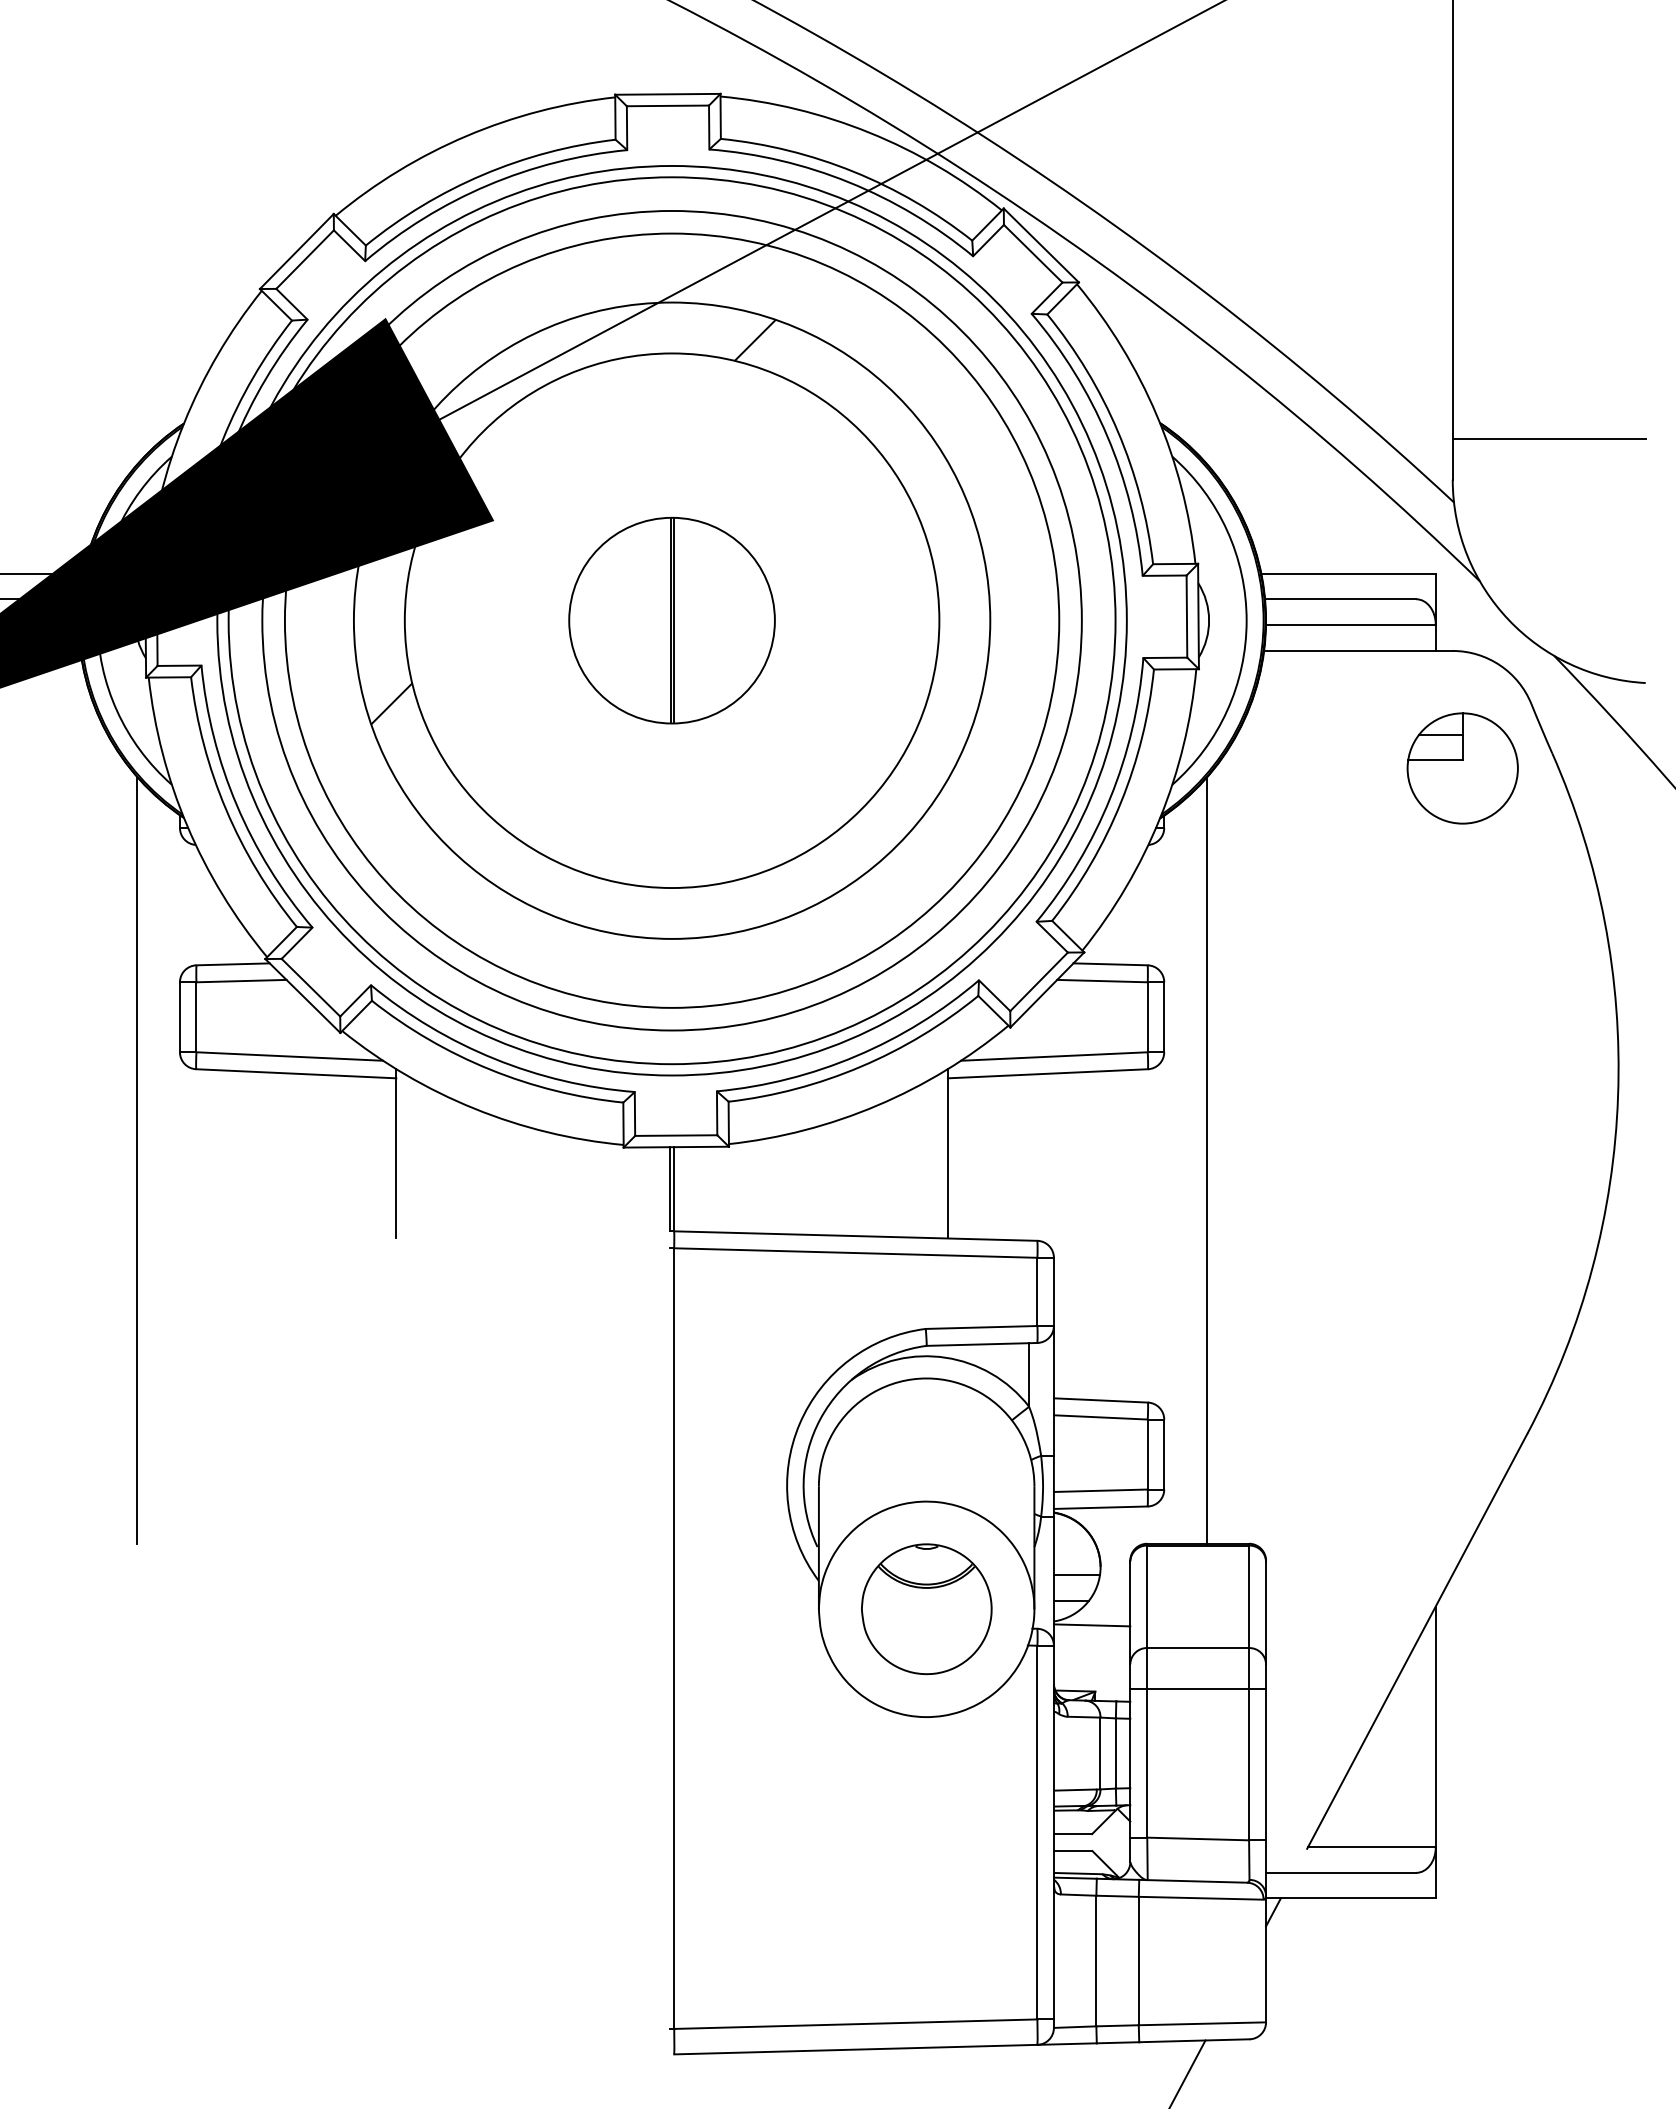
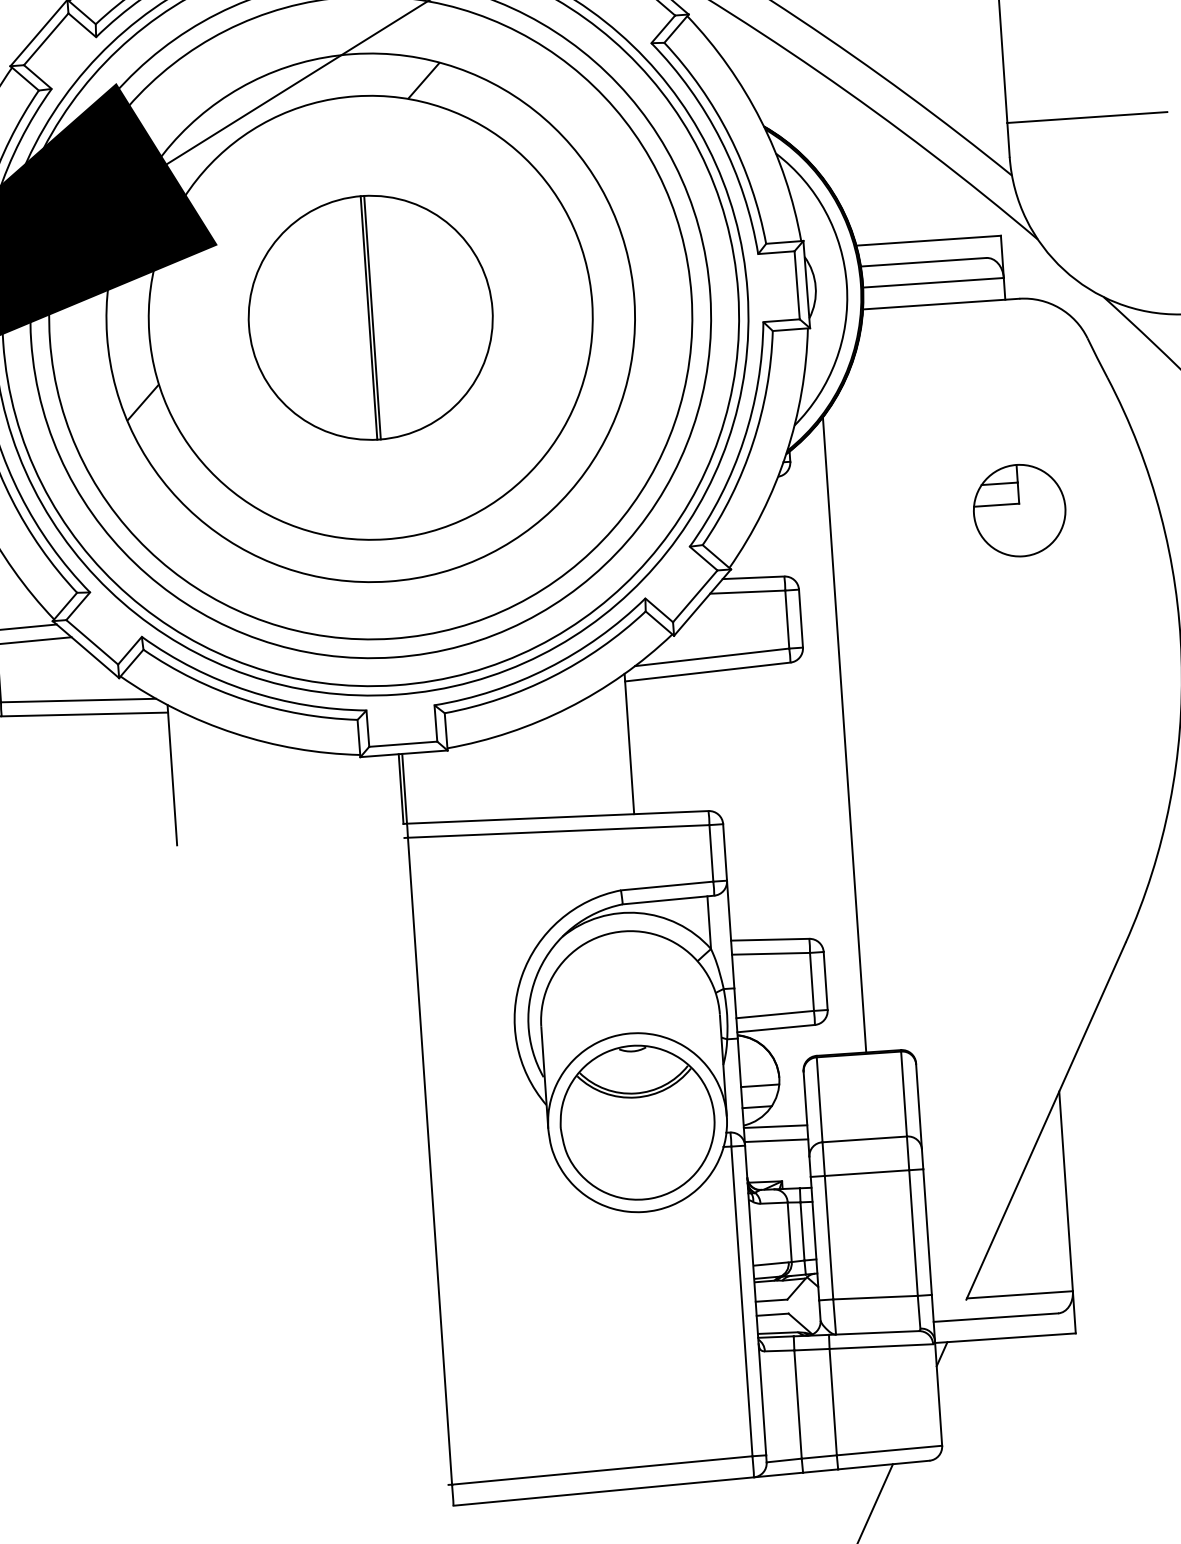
part: (671, 620) -> (370, 317), size x1.43
part: (1462, 768) -> (1019, 510), moved
part: (926, 1608) -> (637, 1121), size x1.43
line: (1091, 1642) -> (776, 1140), added

